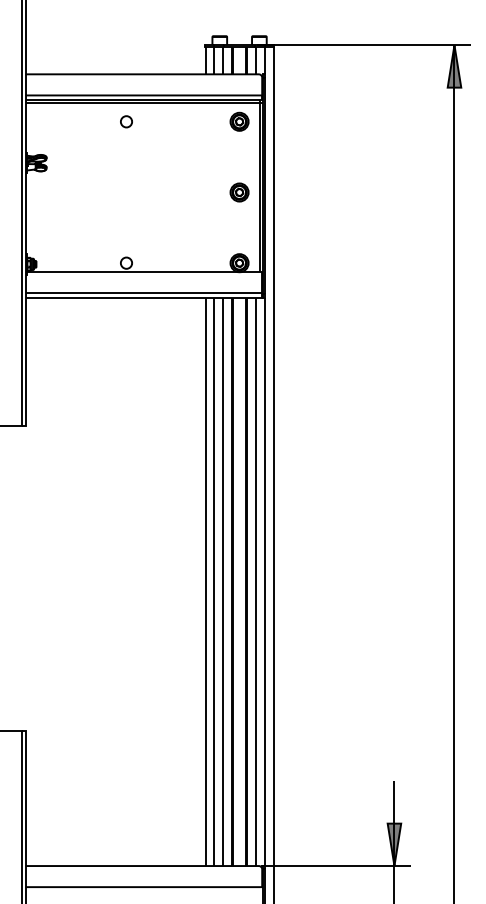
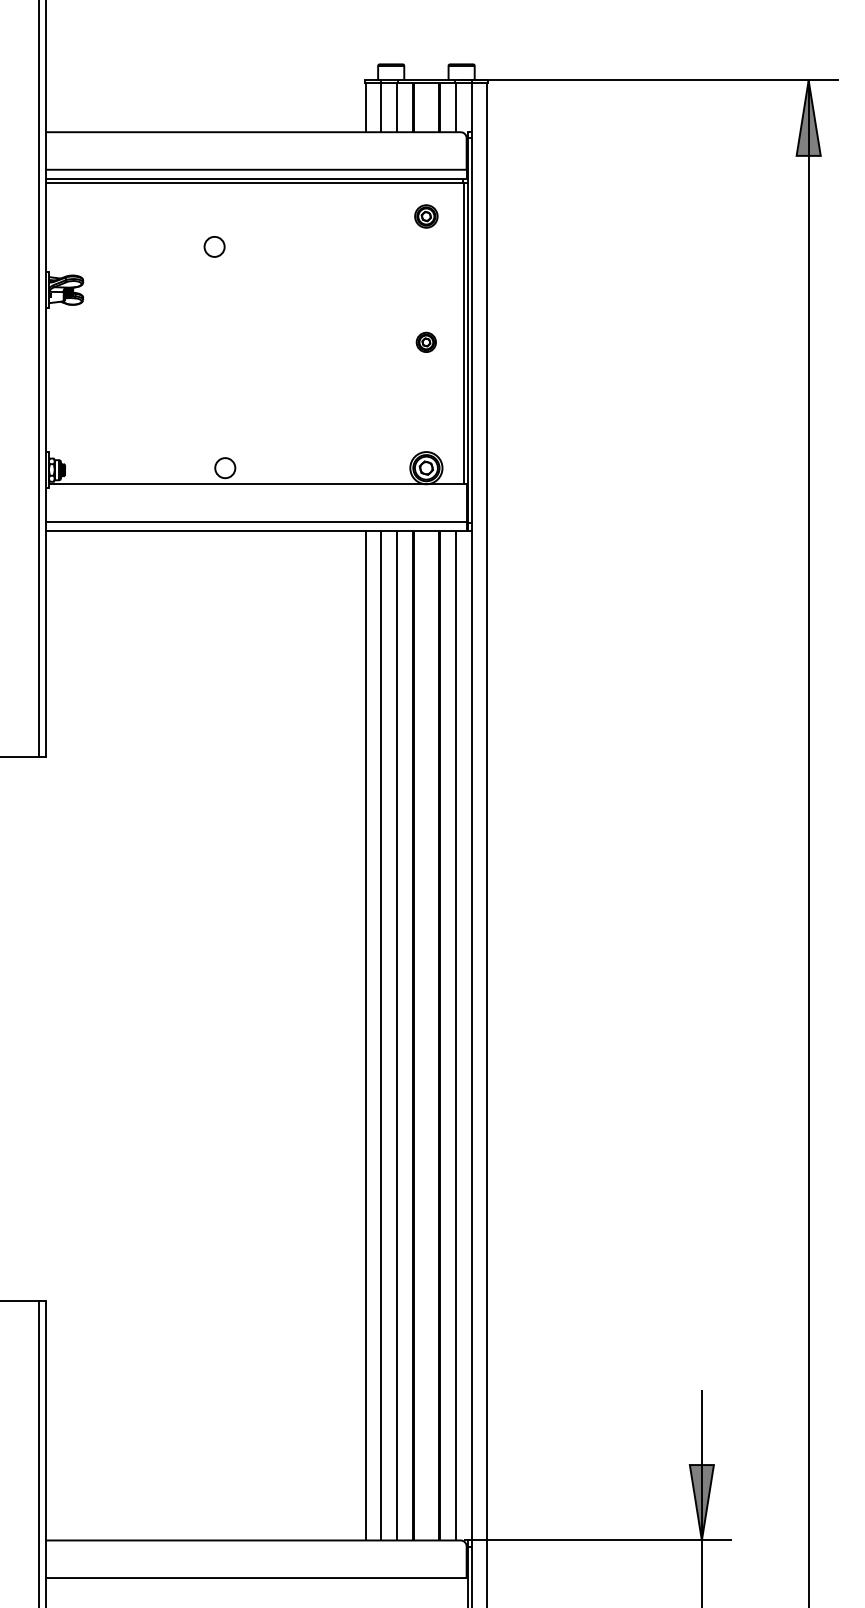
circle: (126, 121) -> (214, 246), moved
part: (239, 121) -> (426, 216), size x0.7
part: (239, 192) -> (426, 342), size x0.6

